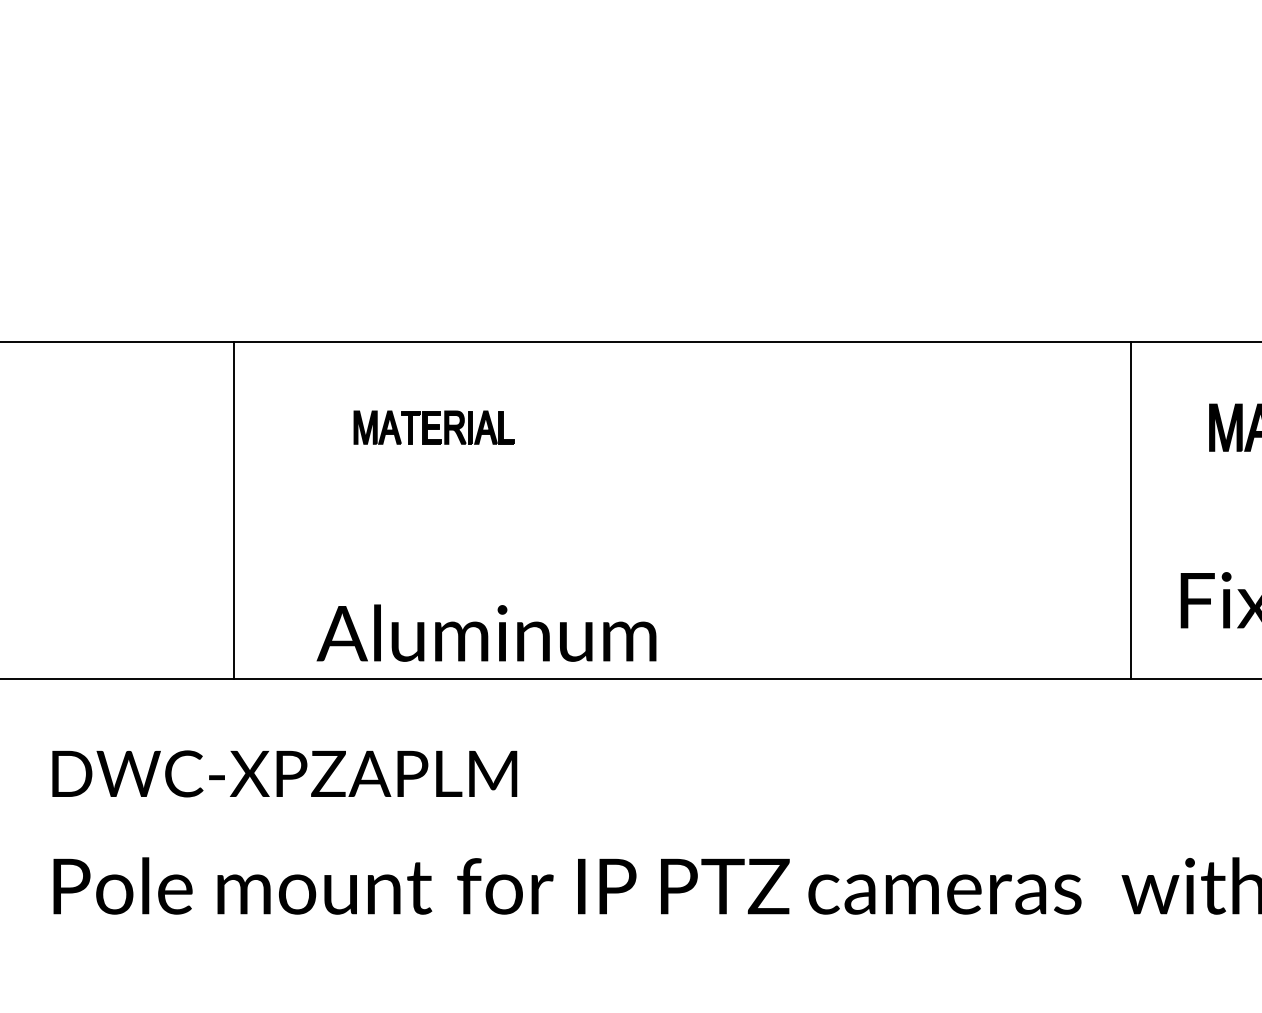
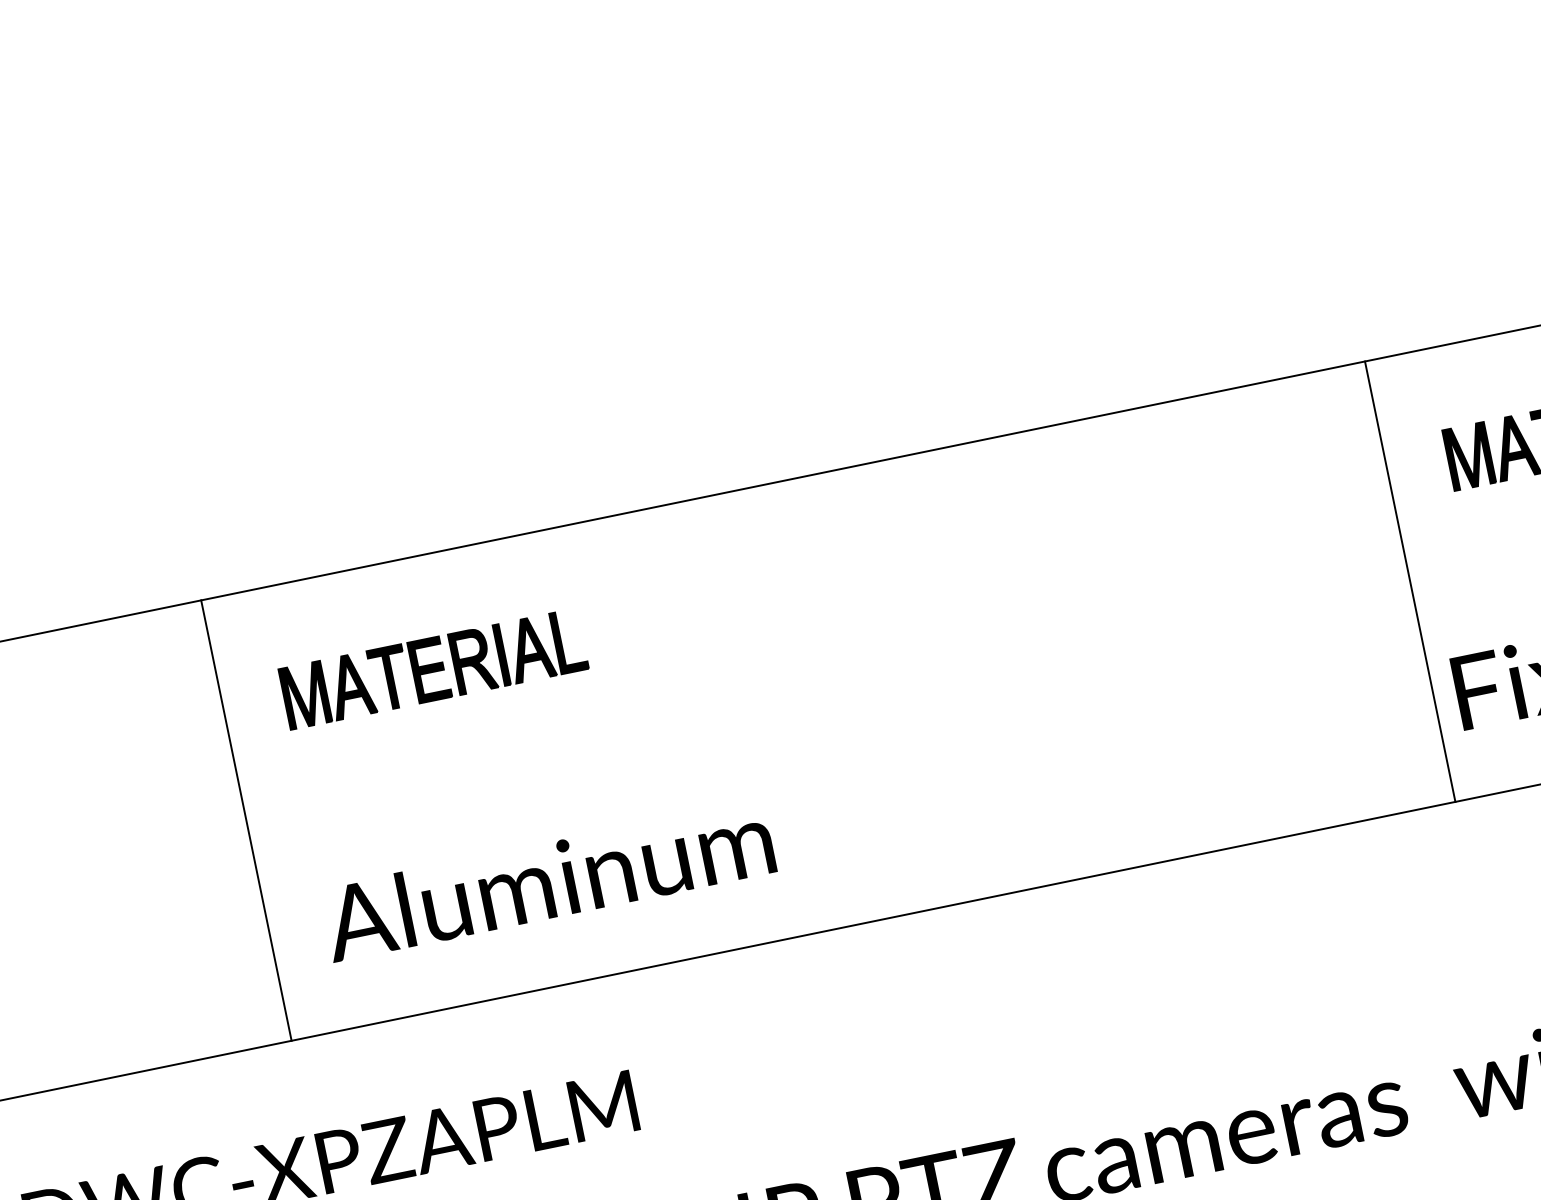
part: (433, 427) -> (432, 668), size x1.43
line: (234, 510) -> (246, 820), moved
line: (1130, 510) -> (1409, 581), moved
text: (486, 632) -> (547, 879), moved

